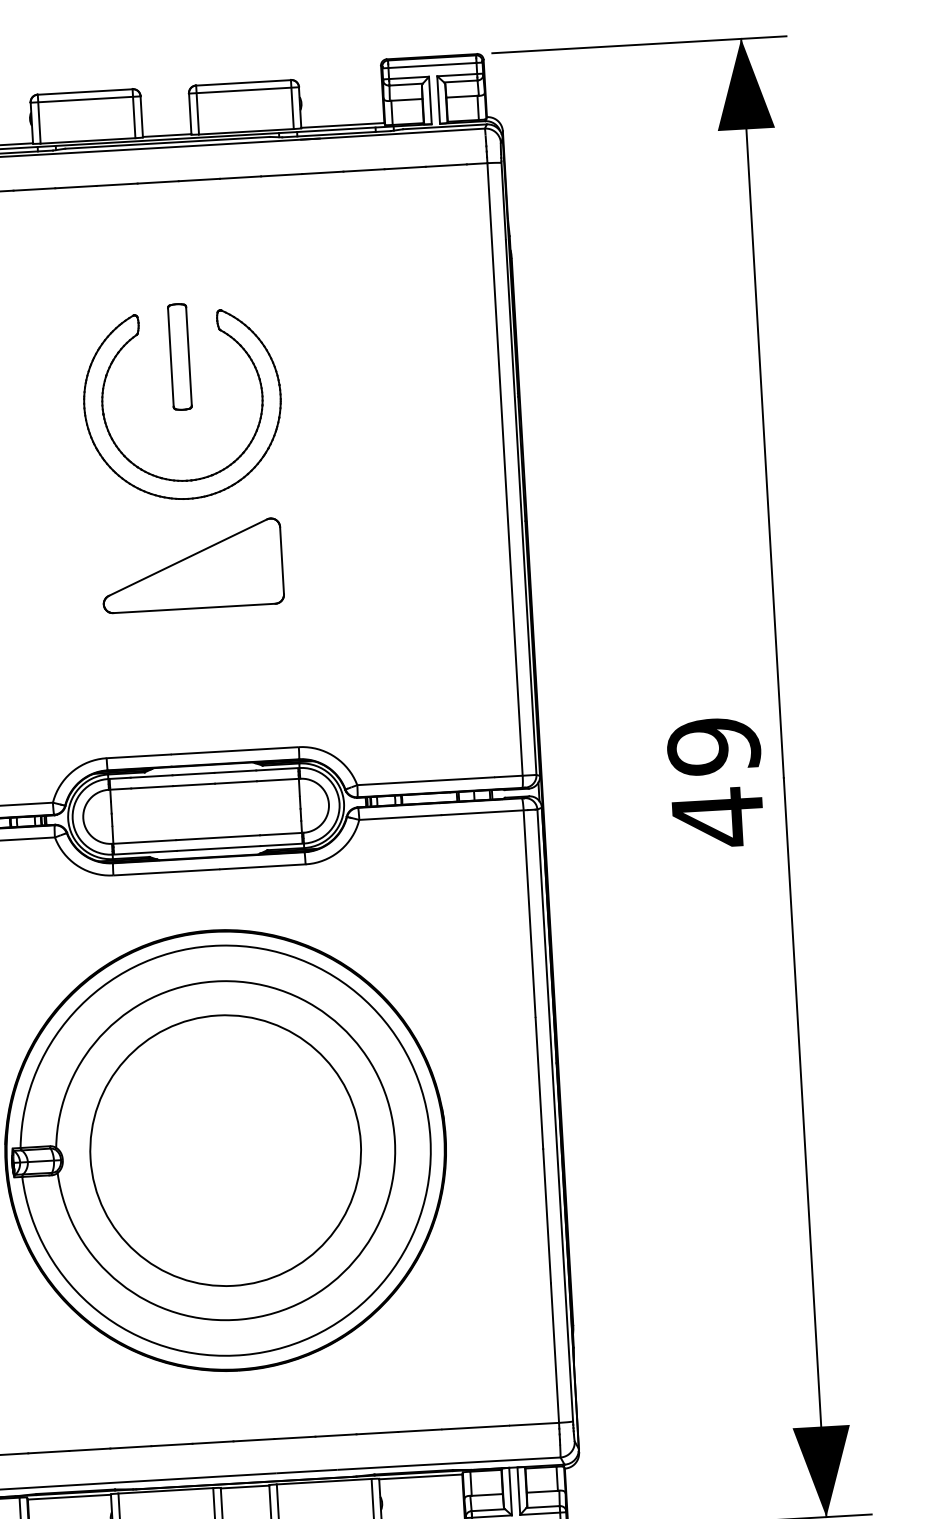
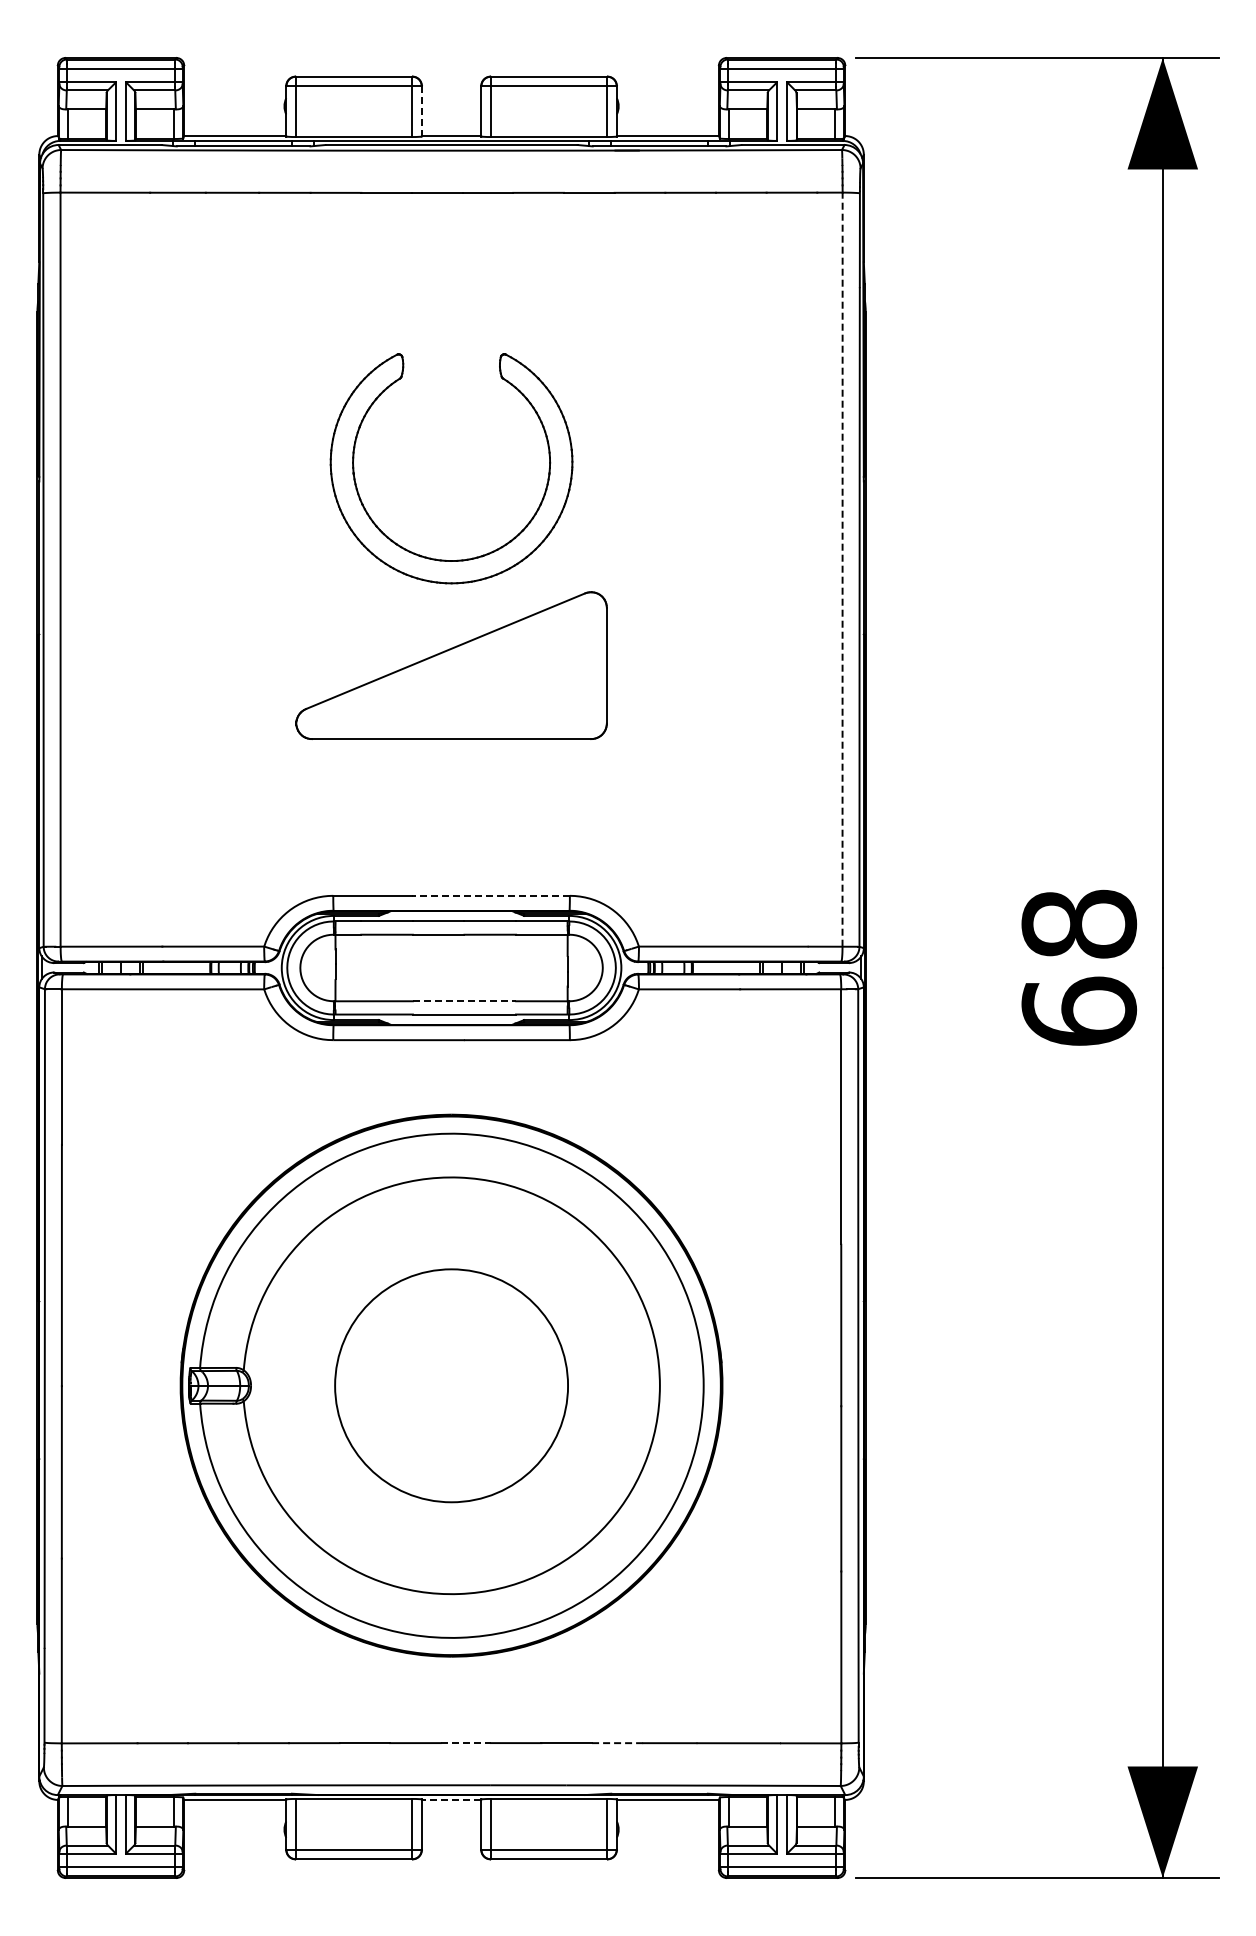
line: (141, 116) -> (421, 110), solid -> dashed
part: (179, 356) -> (451, 408), removed
line: (504, 469) -> (842, 569), solid -> dashed
part: (191, 565) -> (451, 665), size x1.4
line: (235, 750) -> (491, 895), solid -> dashed
text: (716, 782) -> (1079, 968), 49 -> 68
line: (218, 837) -> (464, 1001), solid -> dashed
circle: (225, 1150) -> (451, 1385), size x0.7
line: (377, 1433) -> (617, 1743), solid -> dashed
line: (254, 1440) -> (466, 1743), solid -> dashed
line: (245, 1486) -> (451, 1799), solid -> dashed

